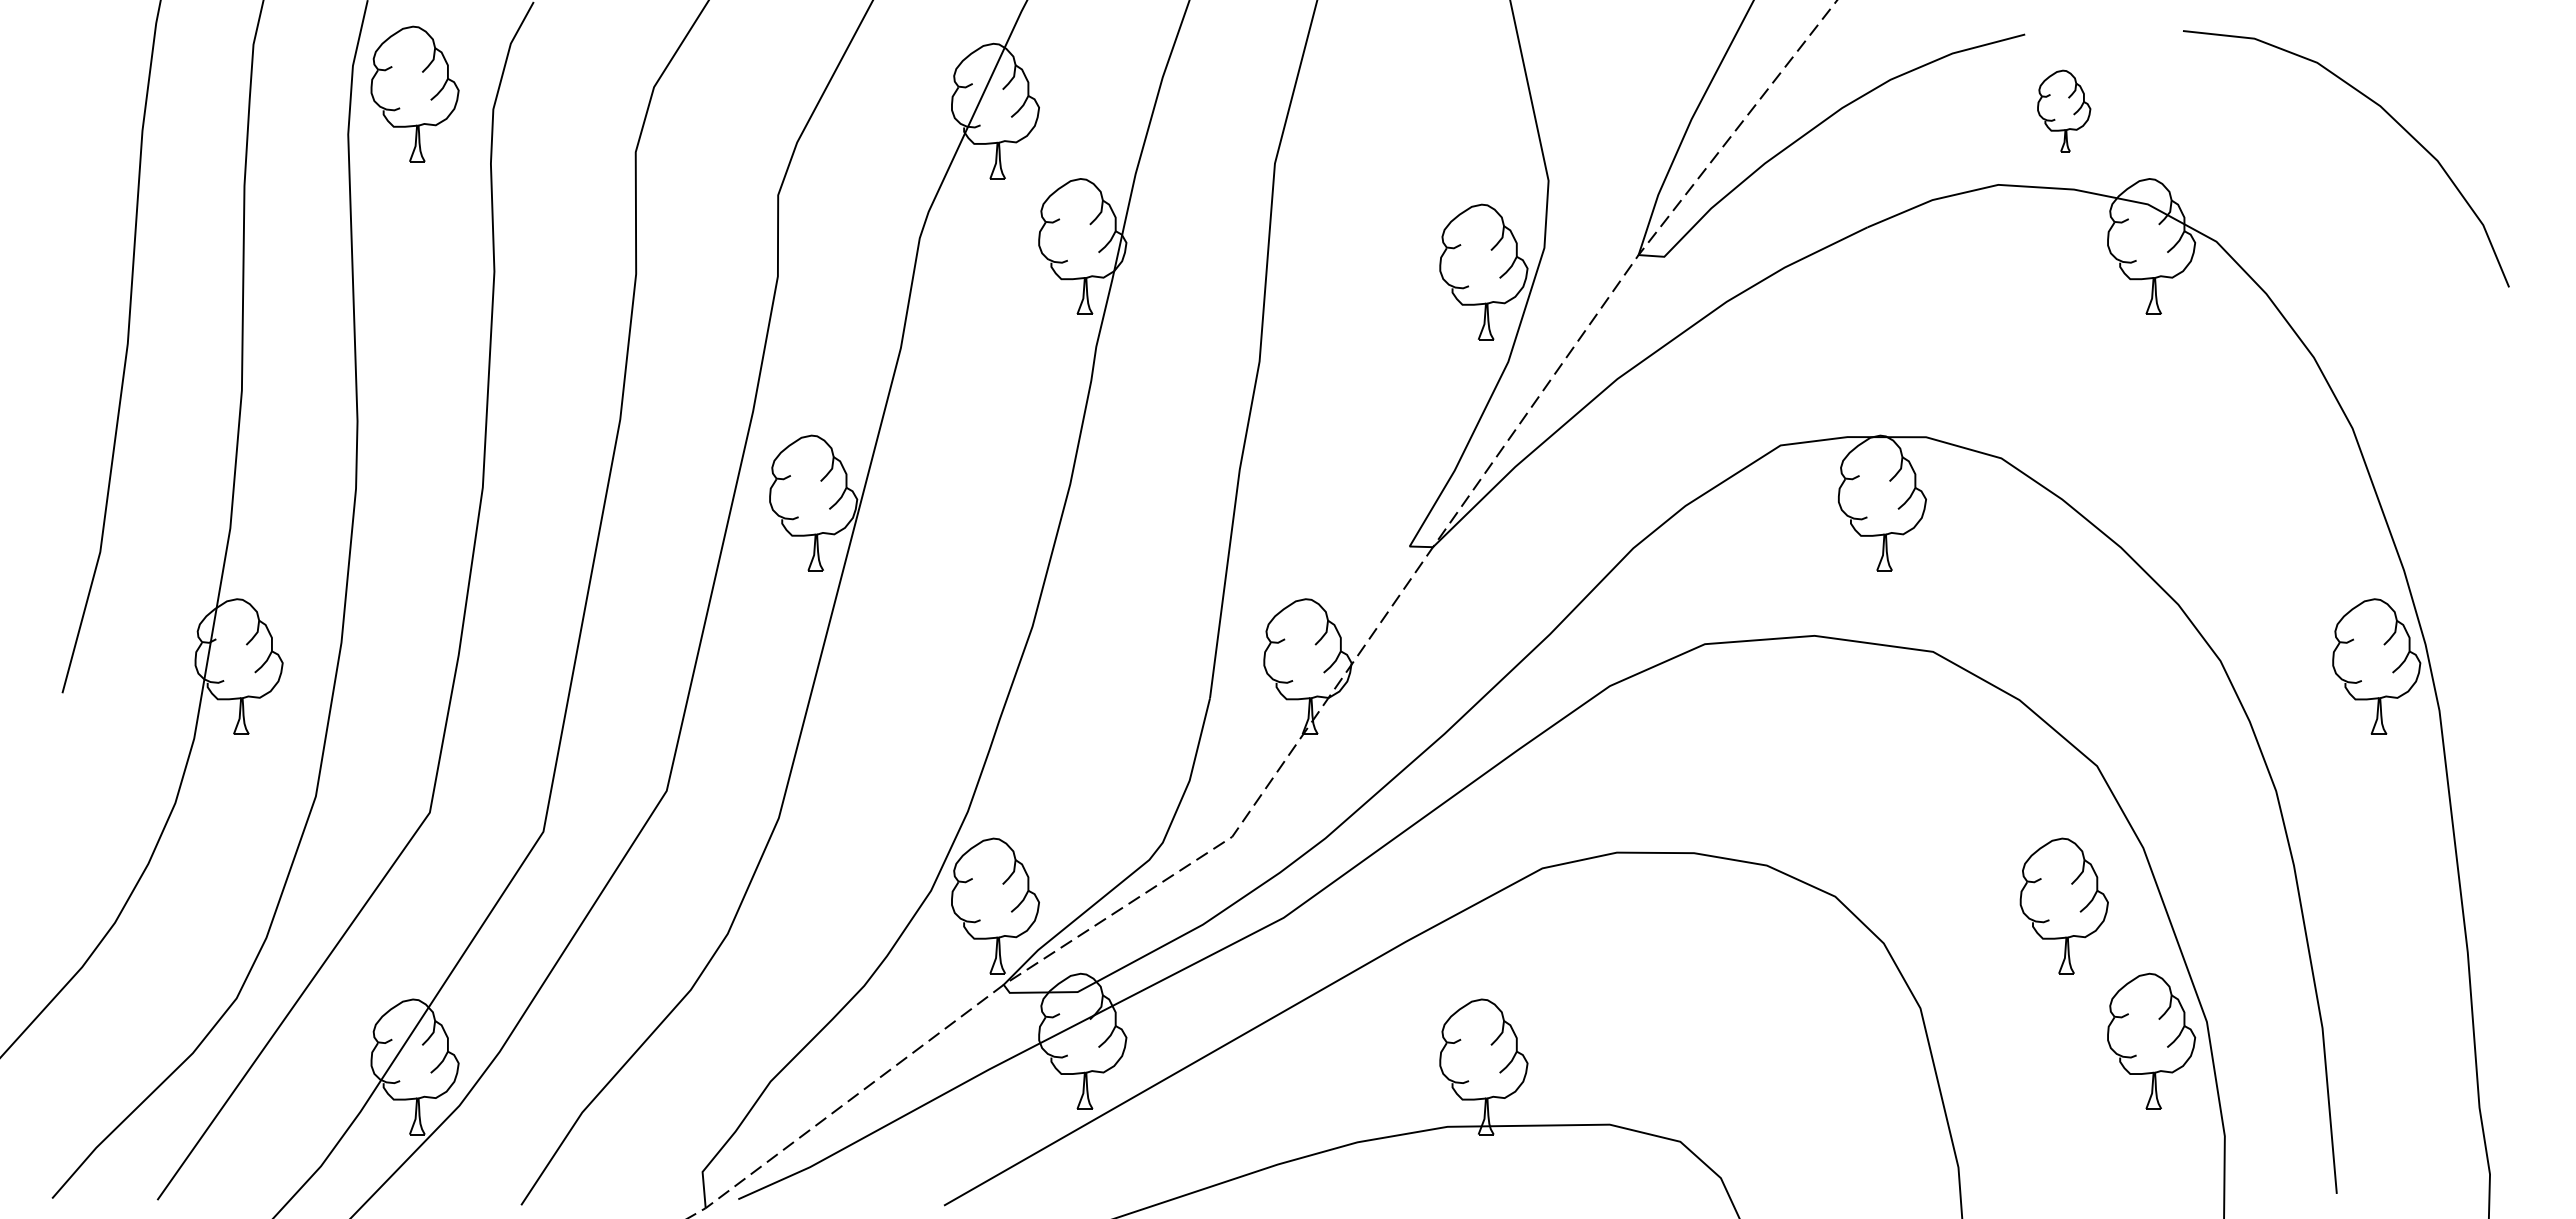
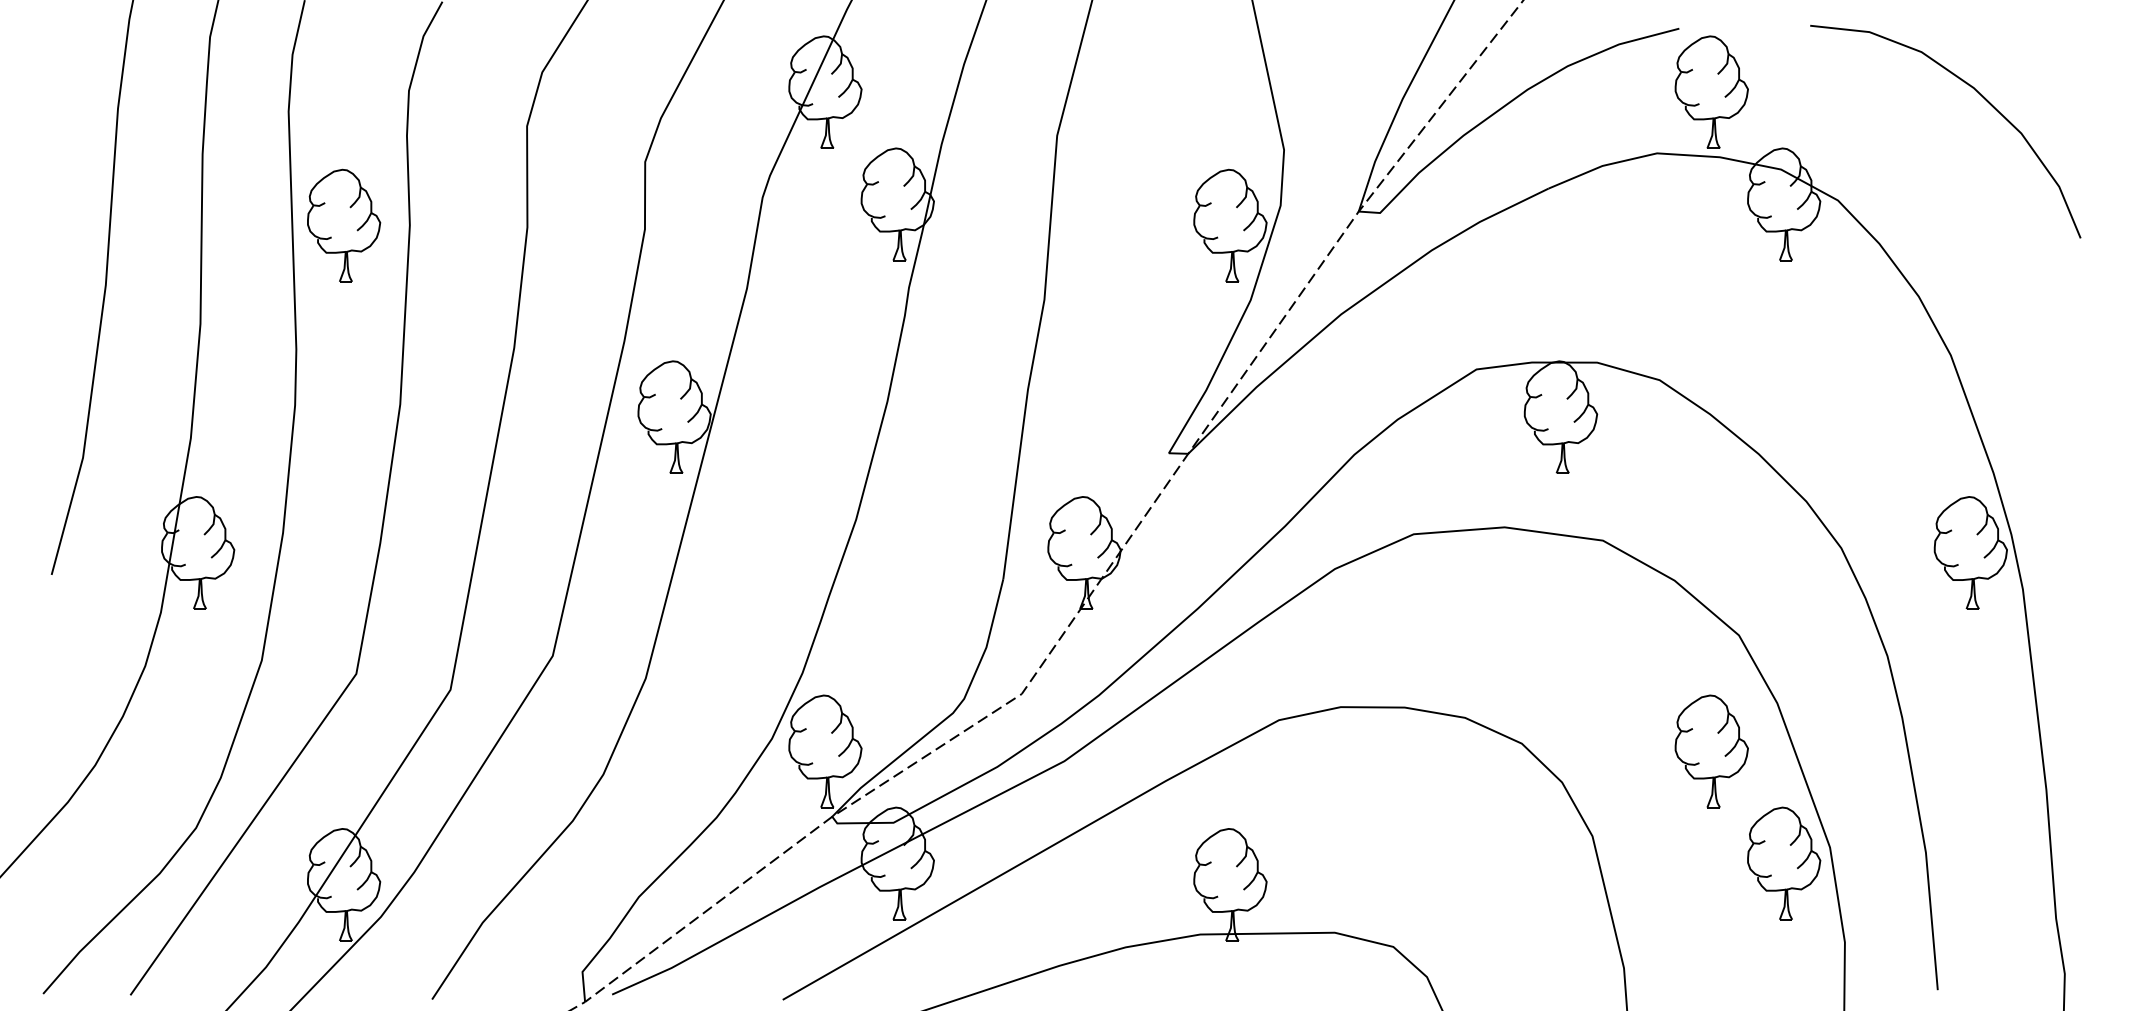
part: (414, 93) -> (343, 225), moved
part: (2063, 110) -> (1711, 91), size x1.67

